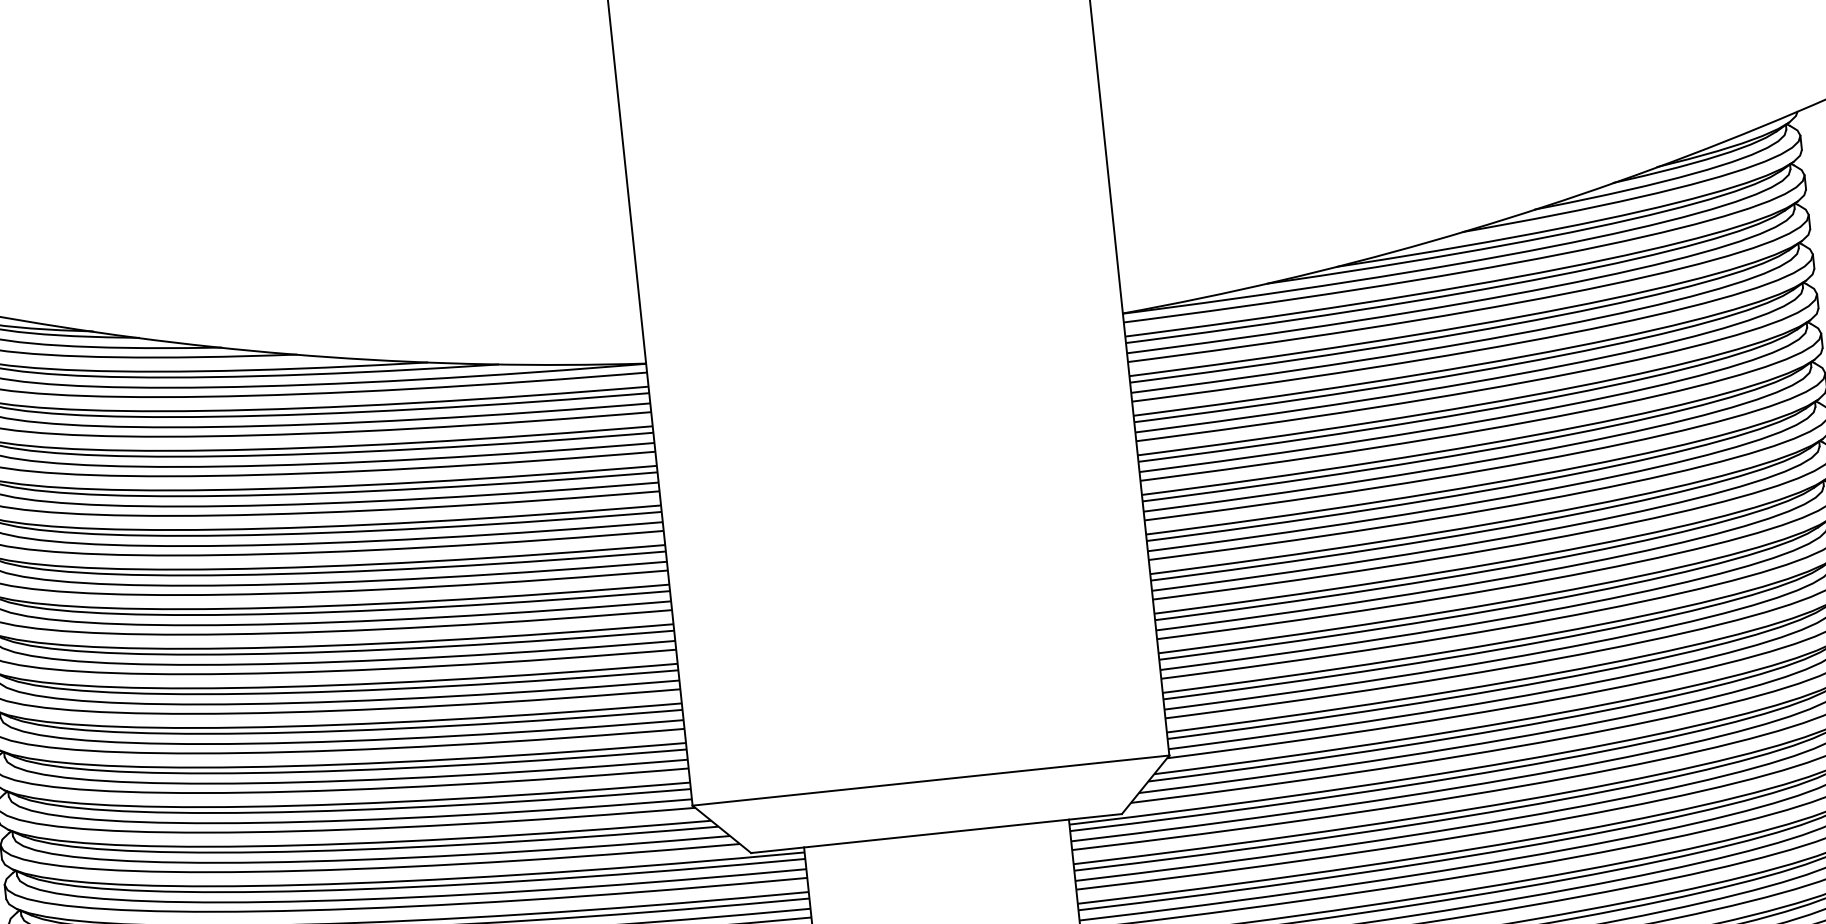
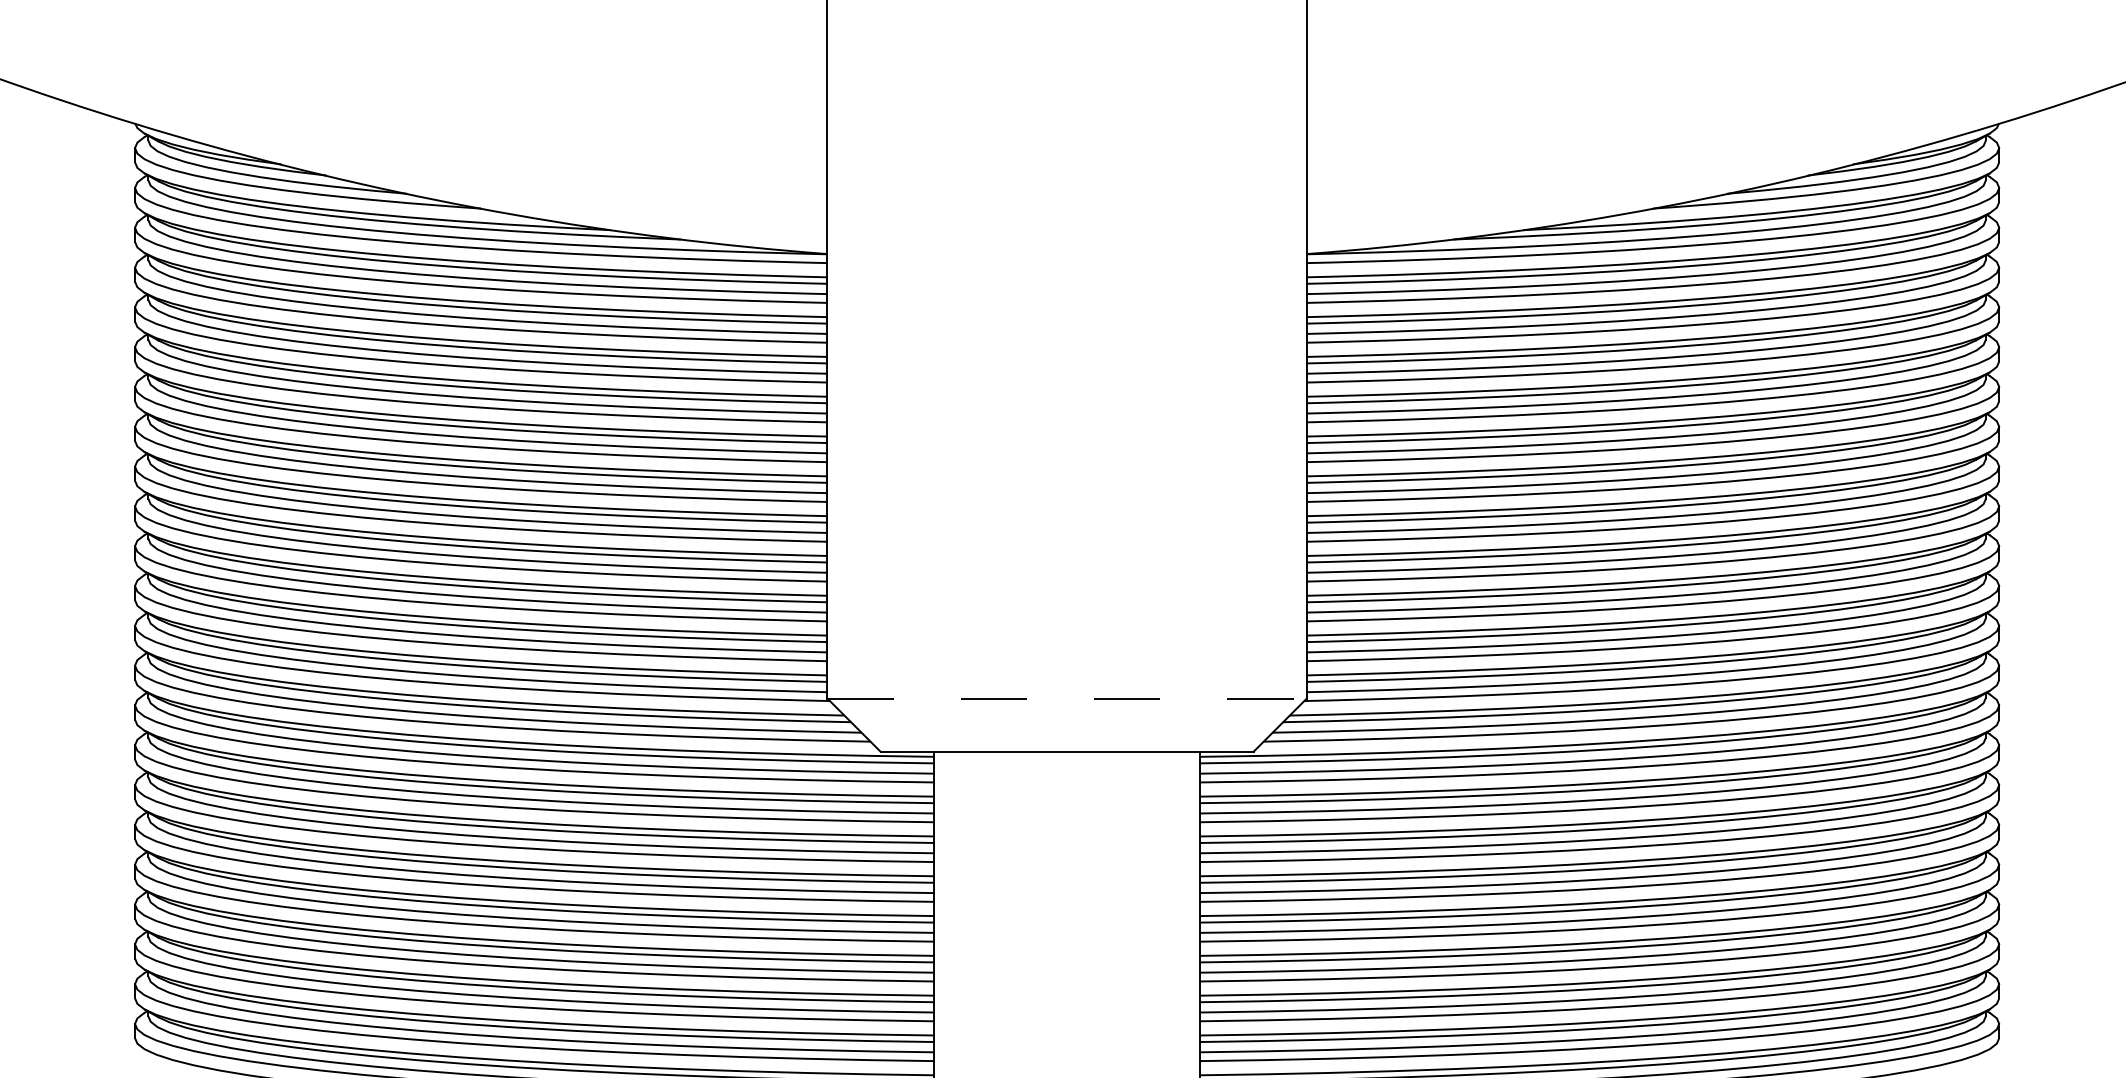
line: (931, 780) -> (1067, 698), solid -> dashed

